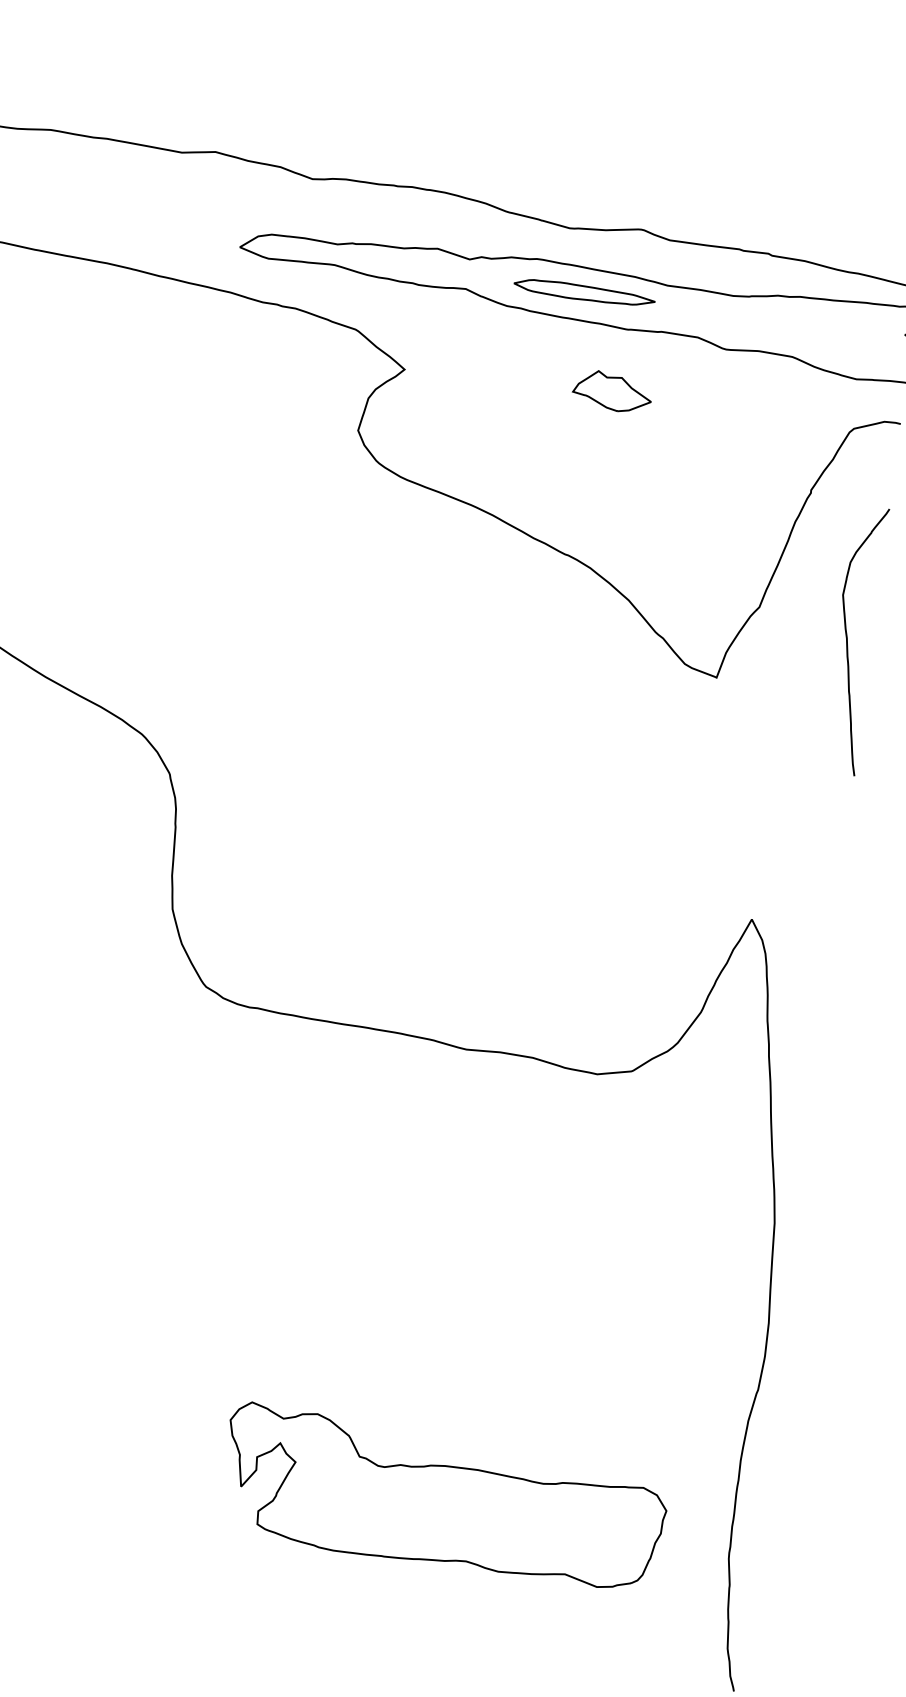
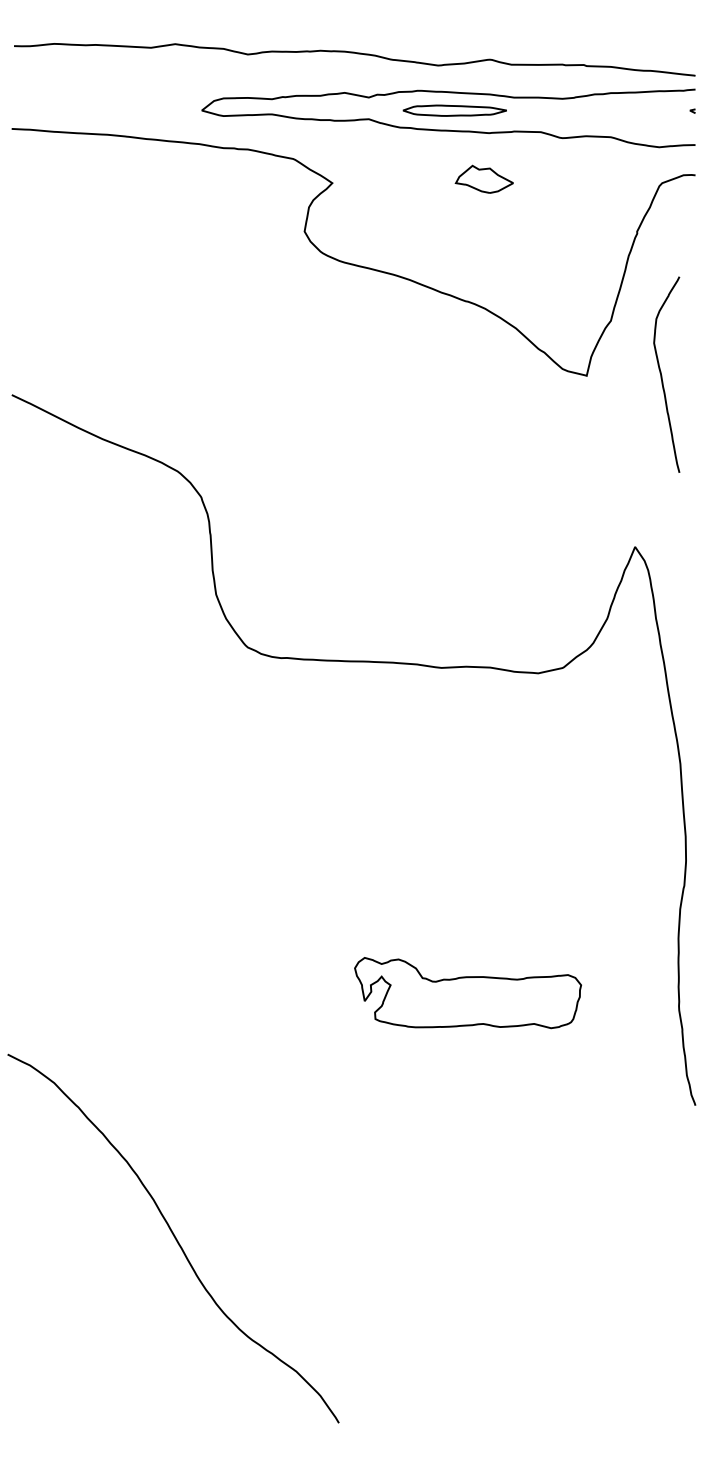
curve: (848, 640) -> (662, 375), moved
part: (443, 1496) -> (467, 992), size x0.7

